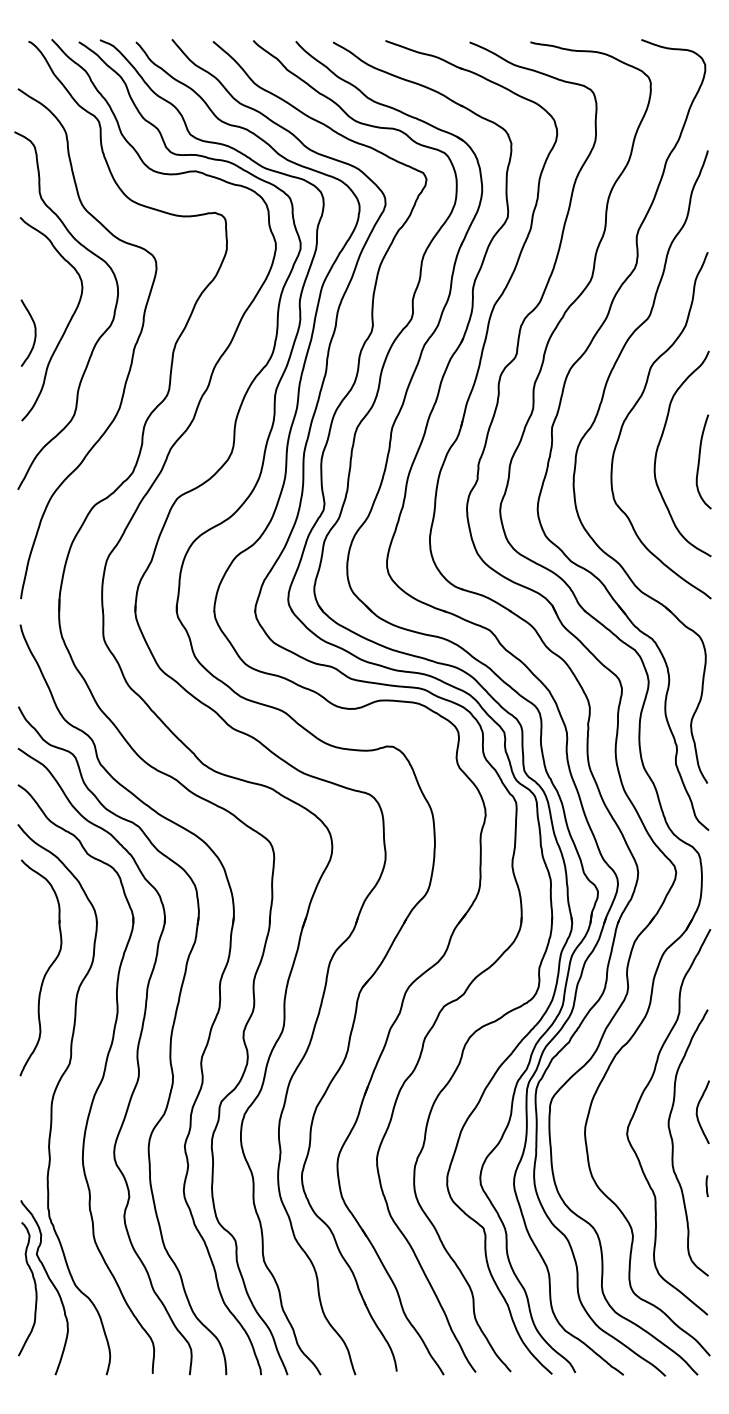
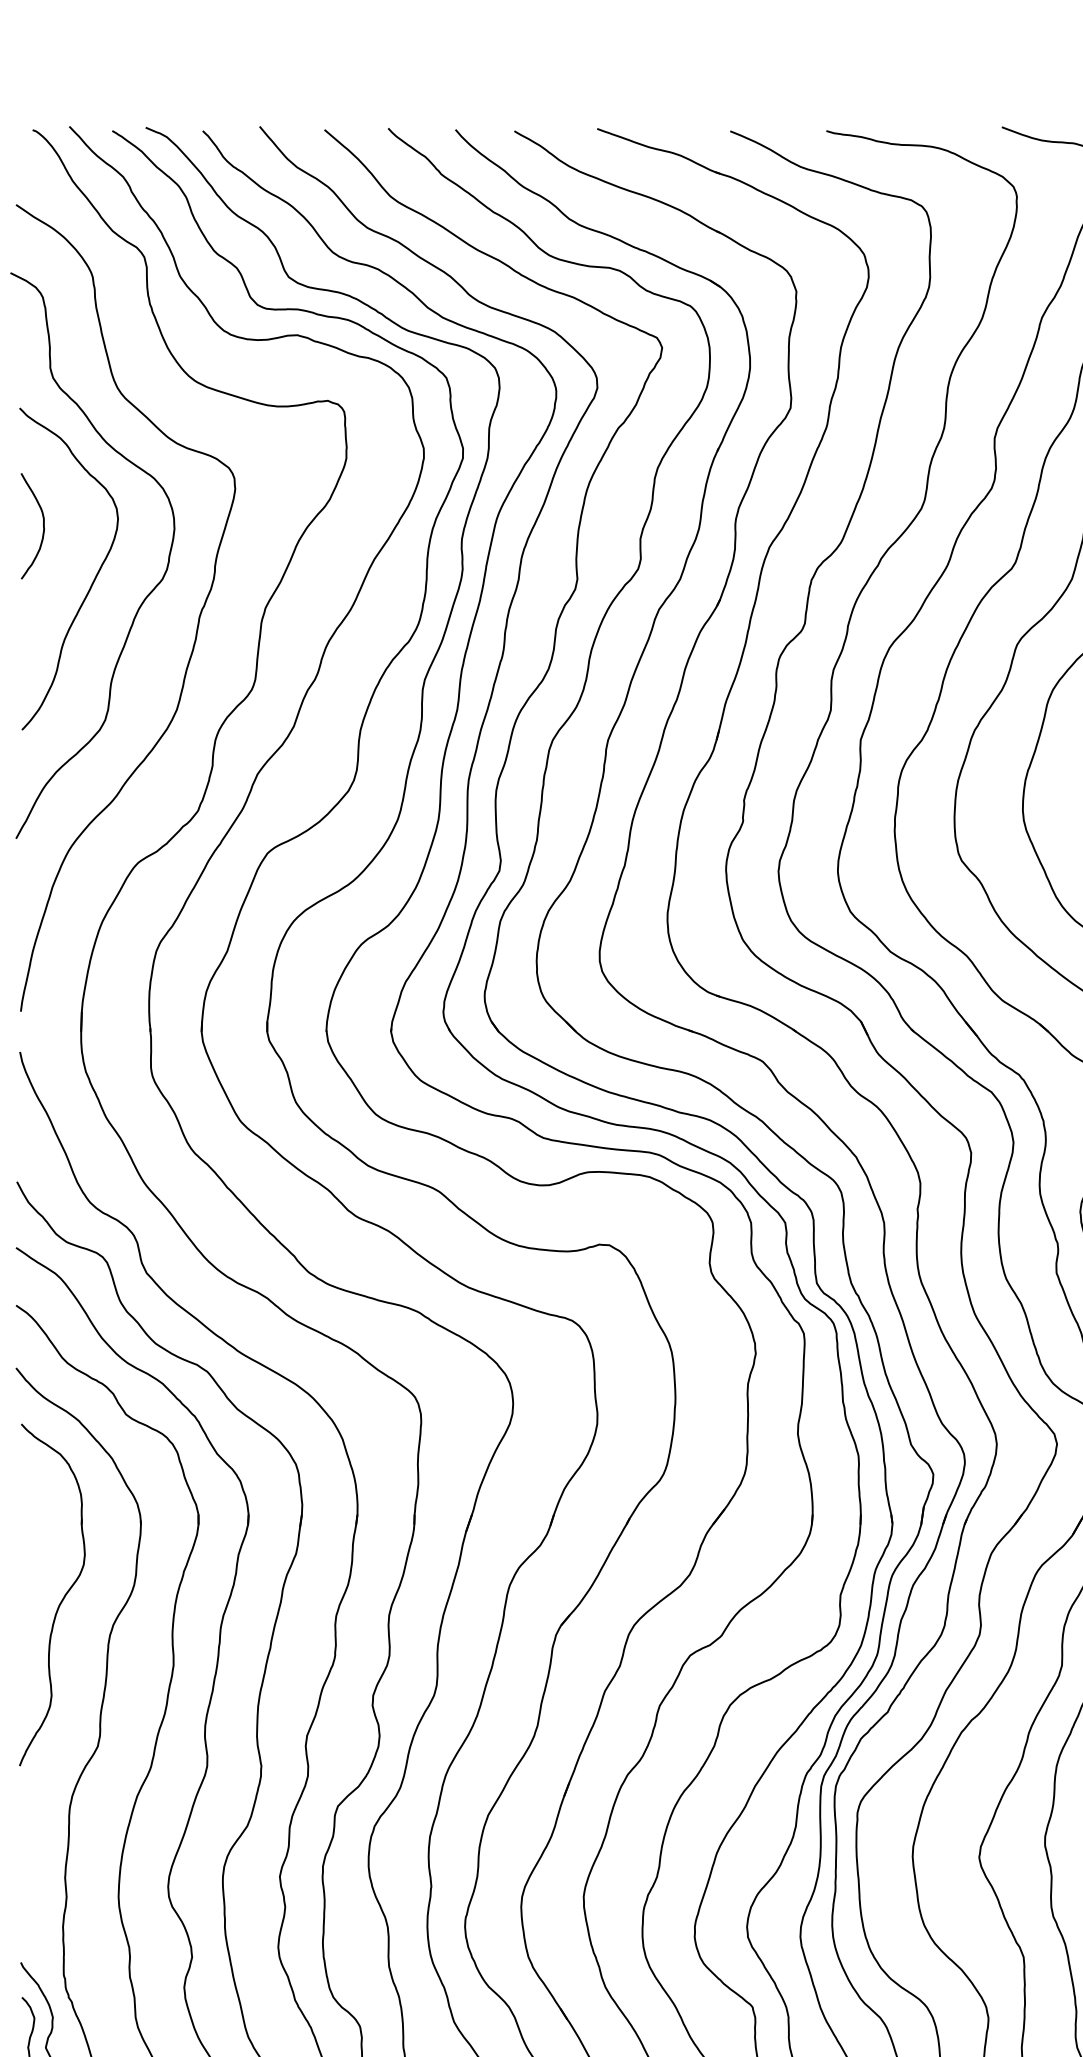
curve: (34, 332) -> (42, 525), moved

